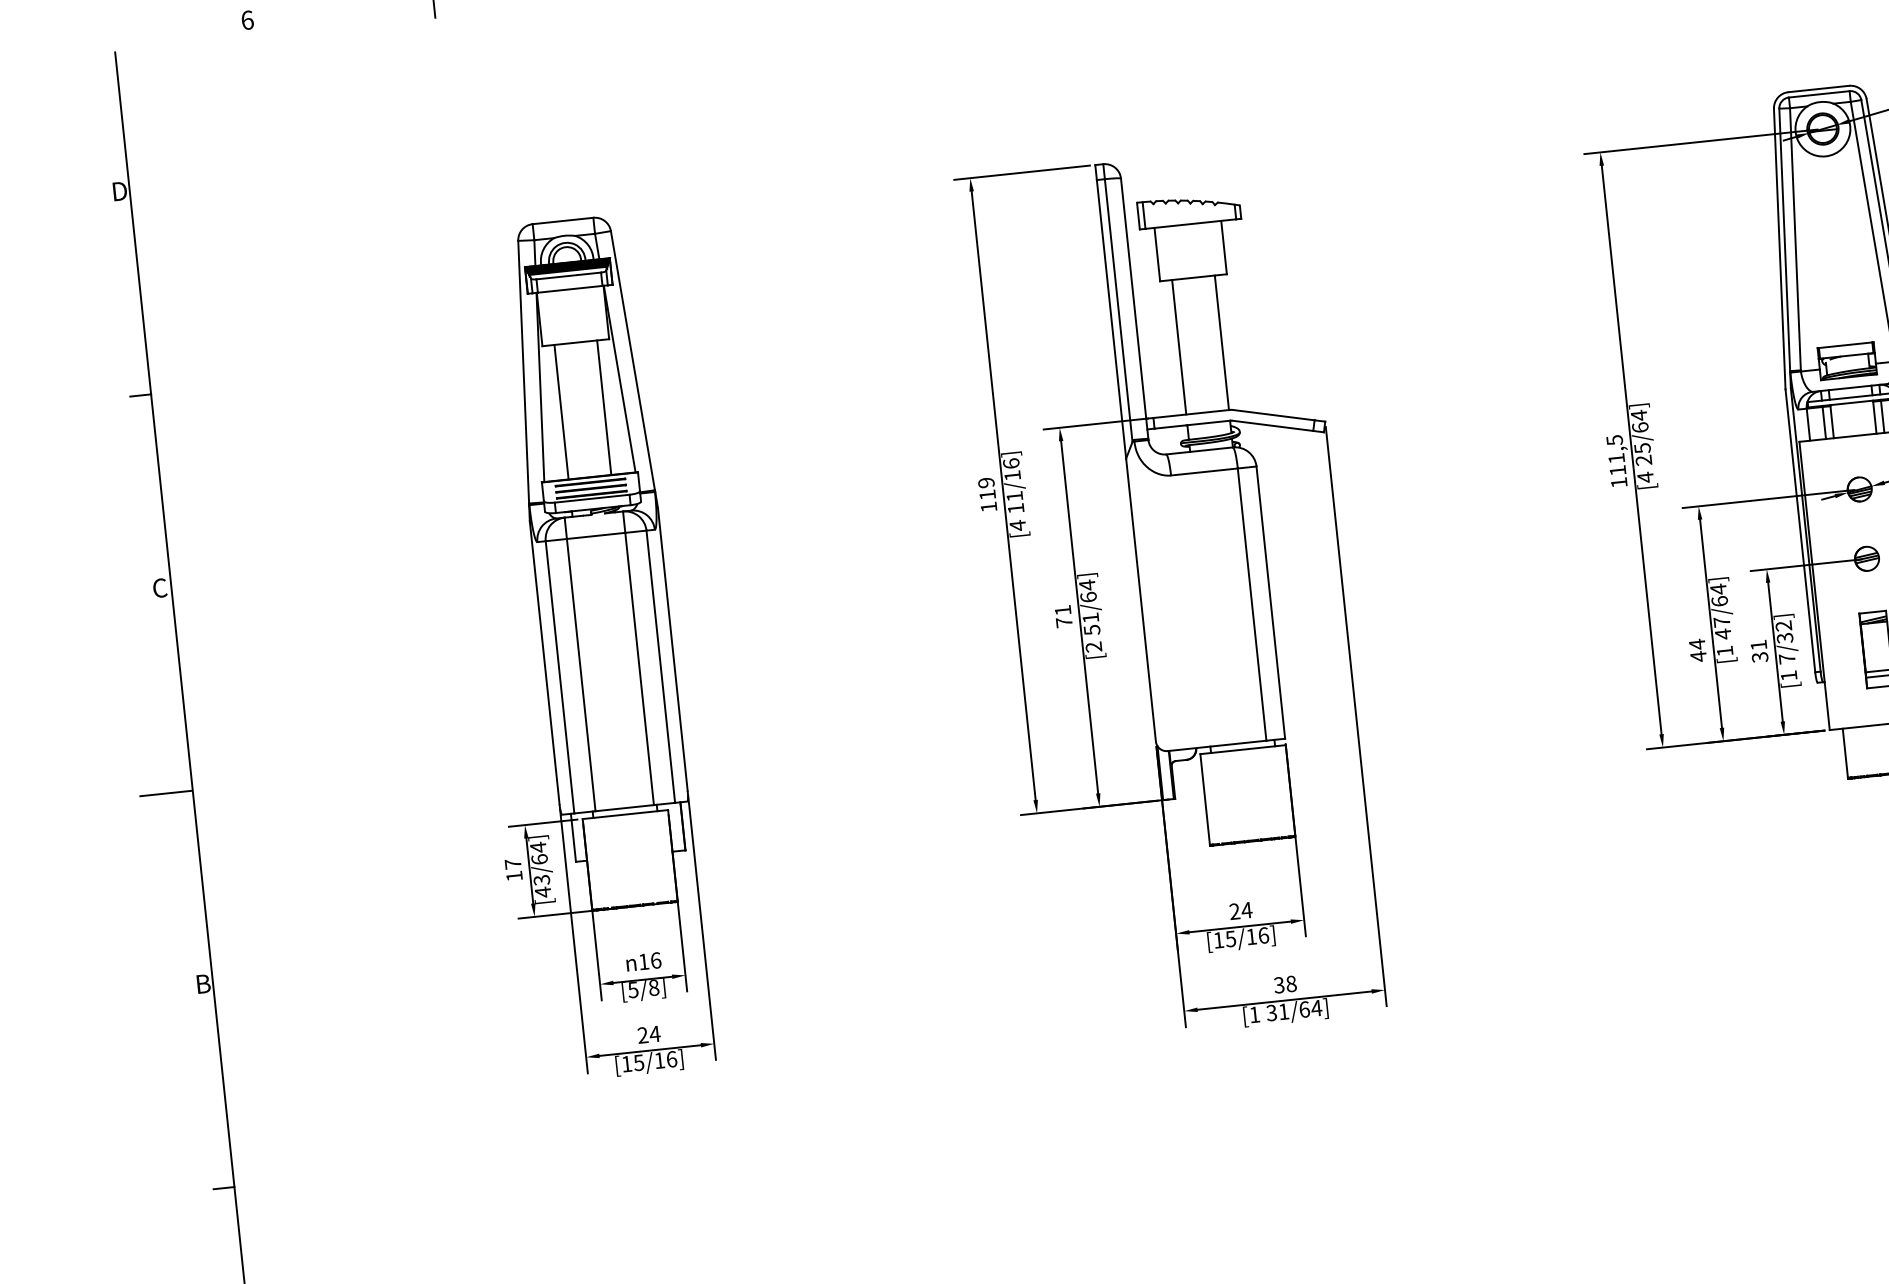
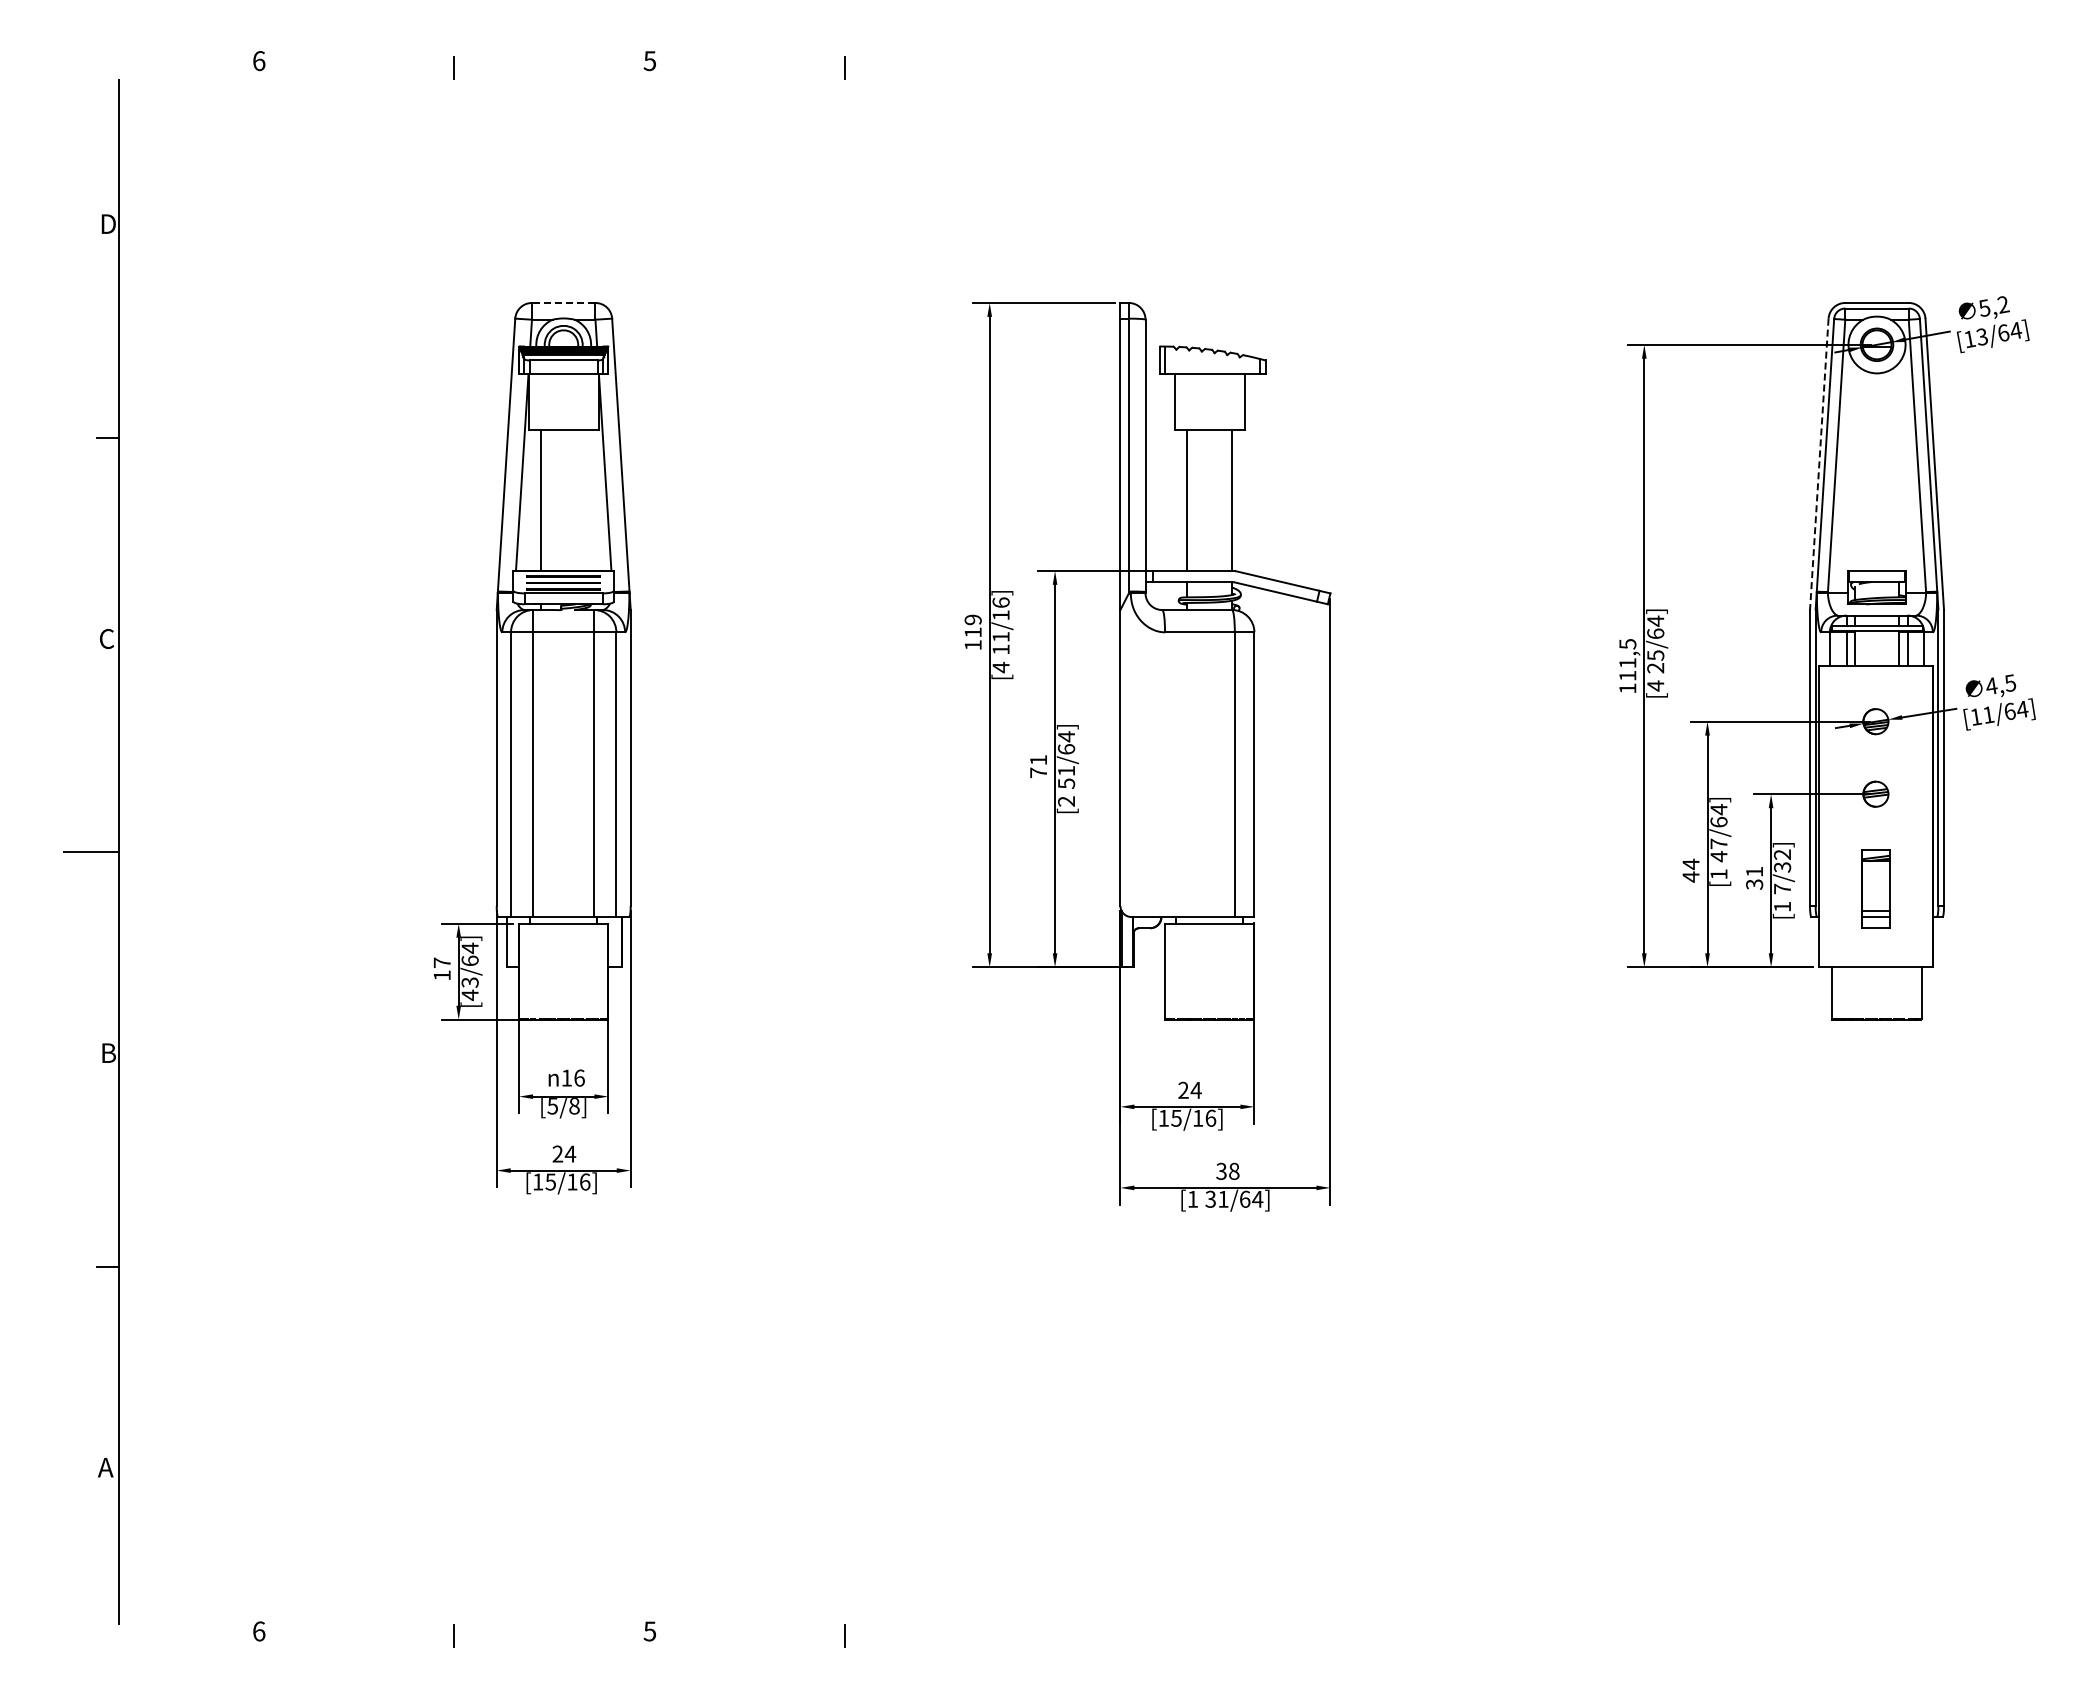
line: (562, 220) -> (563, 302), solid -> dashed
line: (1779, 249) -> (1819, 464), solid -> dashed
line: (604, 407) -> (586, 500), removed

